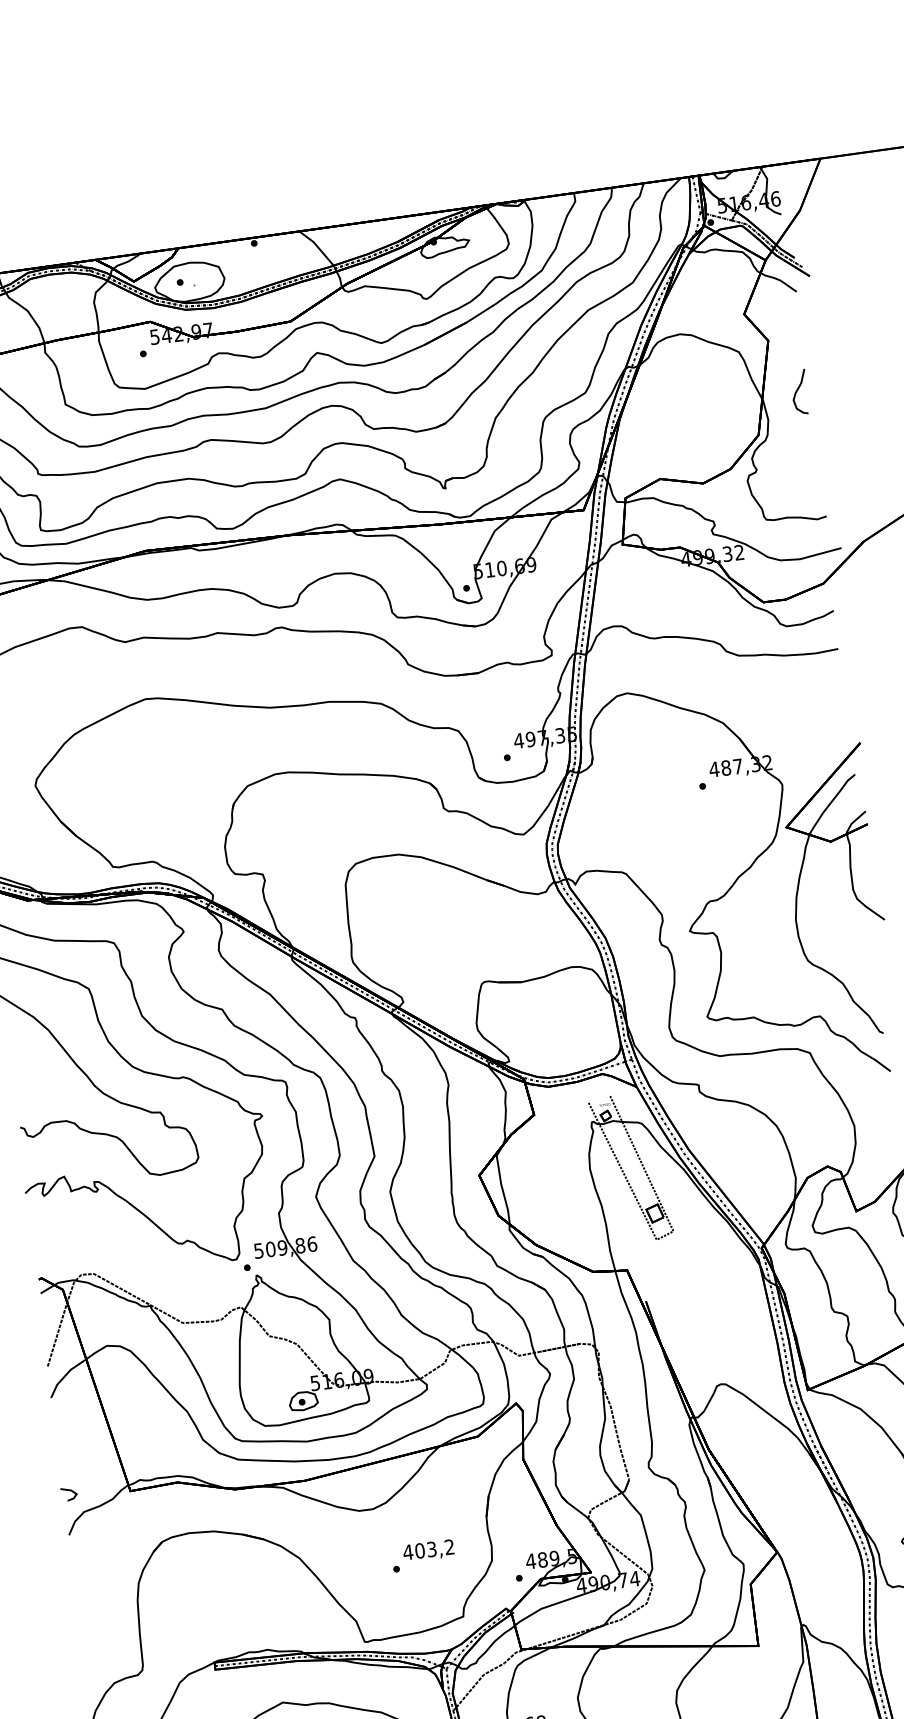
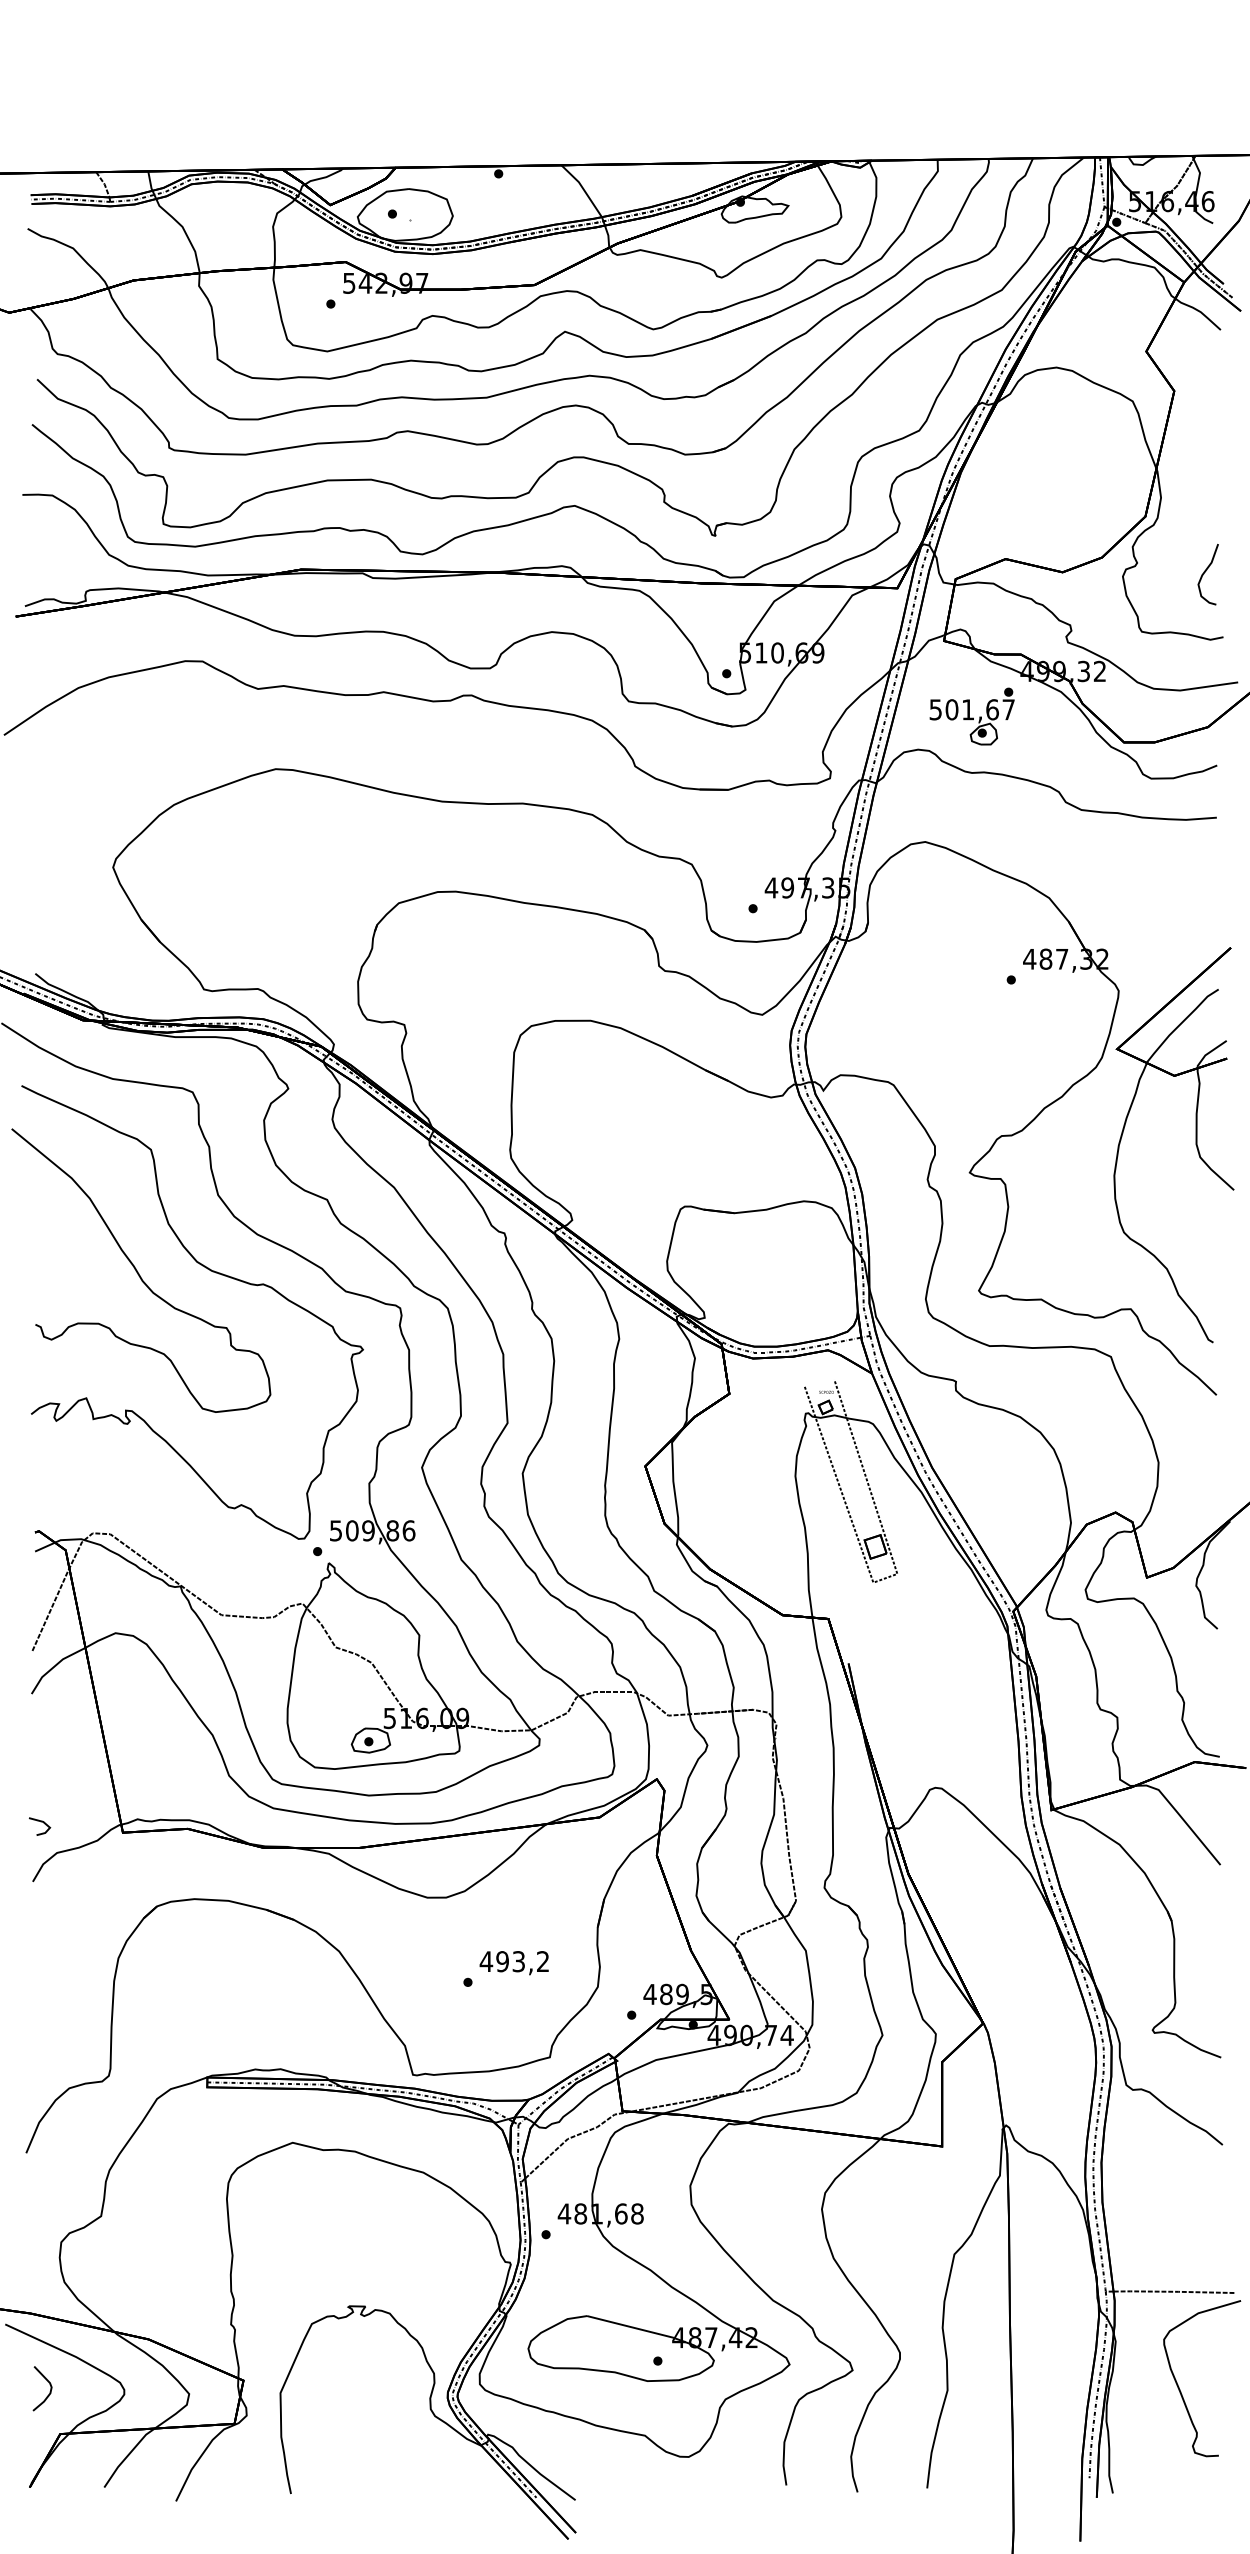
curve: (797, 390) -> (1205, 572), moved
part: (649, 597) -> (971, 716), added
text: (419, 1550) -> (502, 1961), 403,2 -> 493,2

